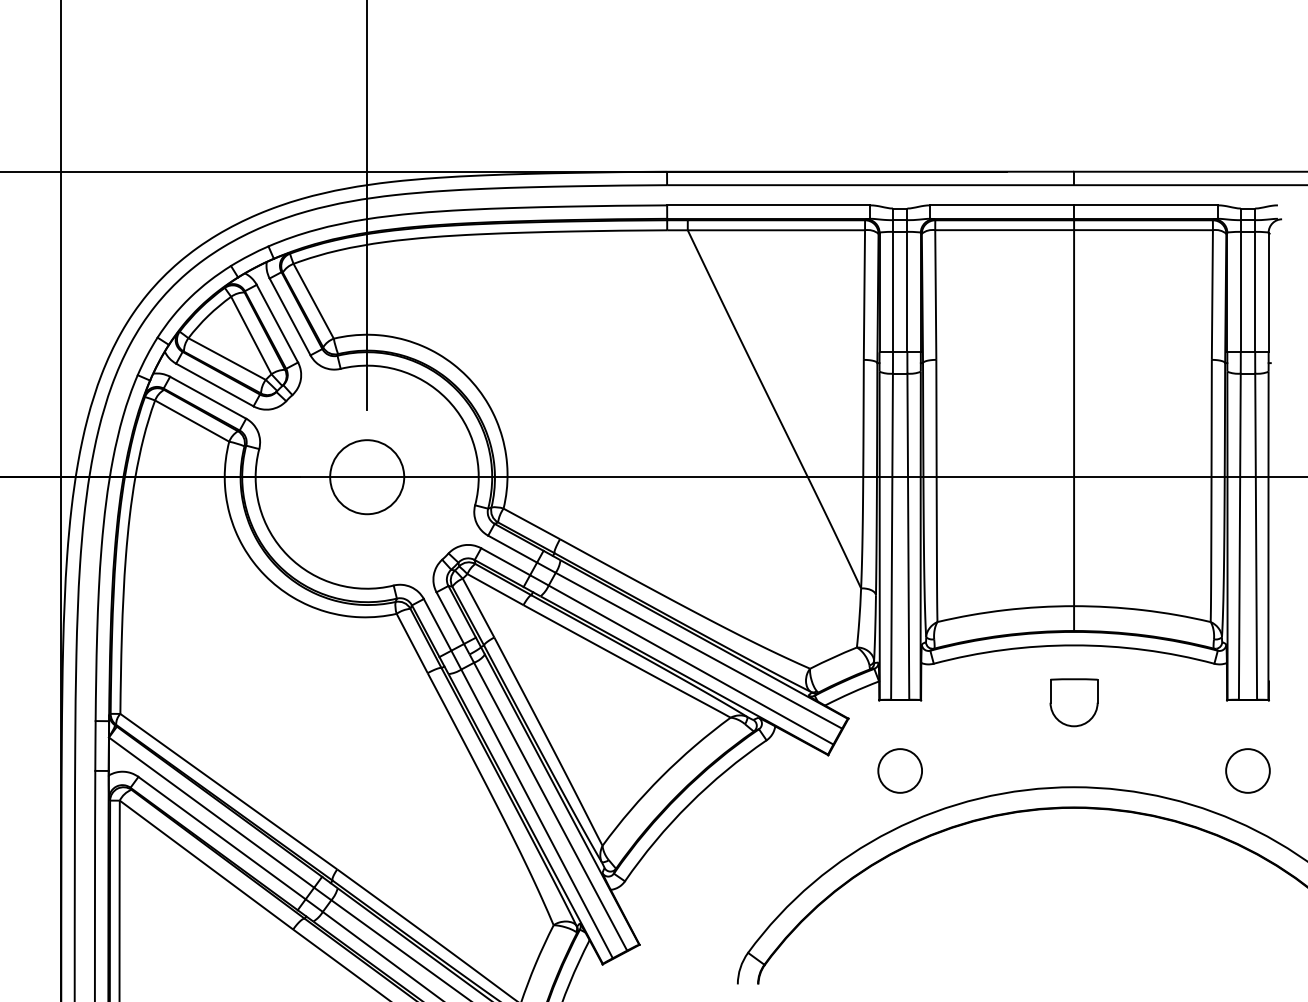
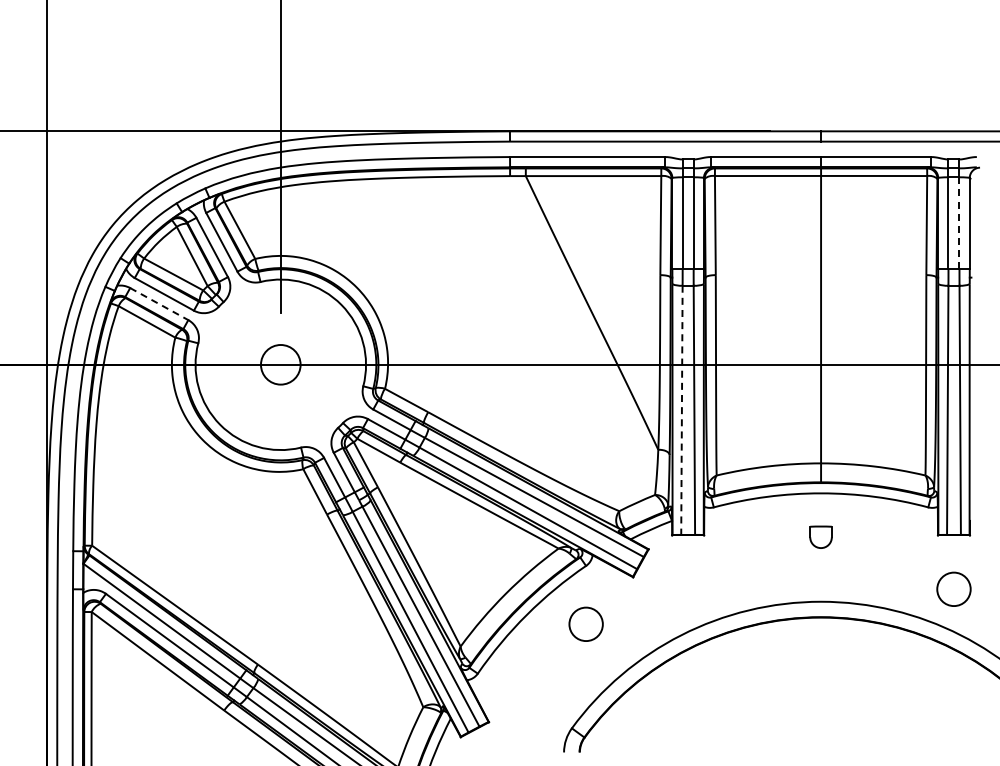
line: (1255, 292) -> (959, 223), solid -> dashed
line: (208, 398) -> (159, 304), solid -> dashed
circle: (366, 476) -> (280, 364), size x0.7
line: (891, 536) -> (681, 410), solid -> dashed
part: (1073, 703) -> (820, 537), size x0.6
circle: (899, 769) -> (585, 623), moved

